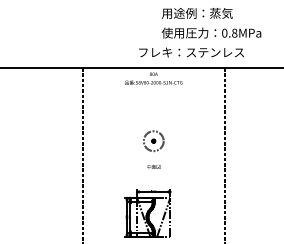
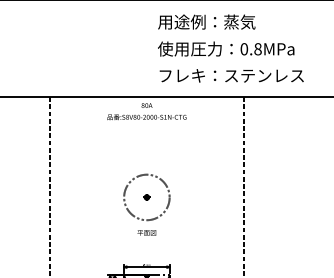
text: (191, 52) -> (231, 75), moved
circle: (153, 140) -> (146, 196), size x1.67

